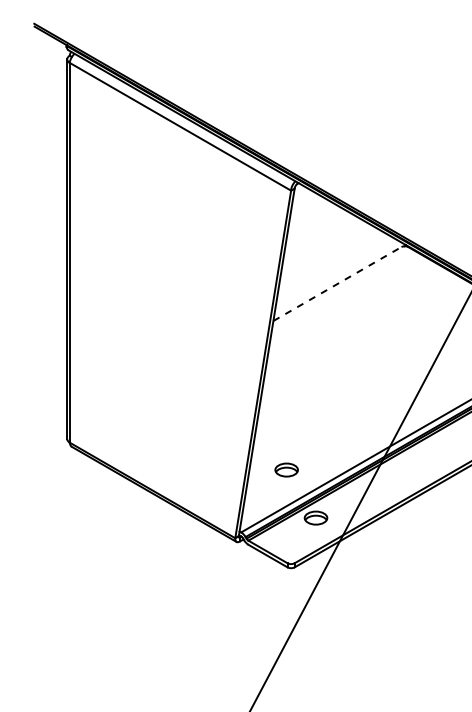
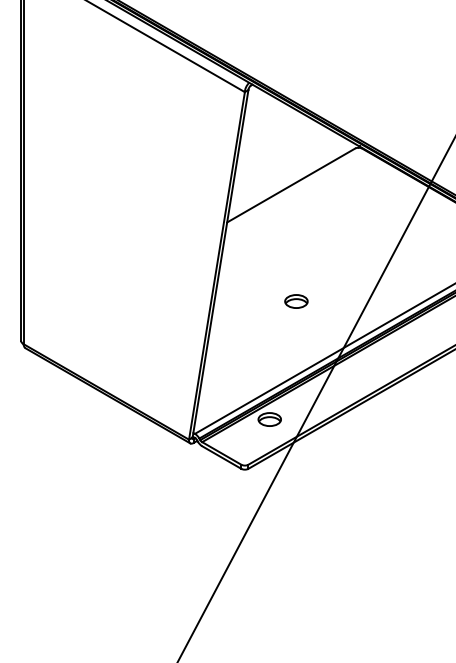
line: (337, 284) -> (291, 185), dashed -> solid
part: (286, 469) -> (296, 300), moved

